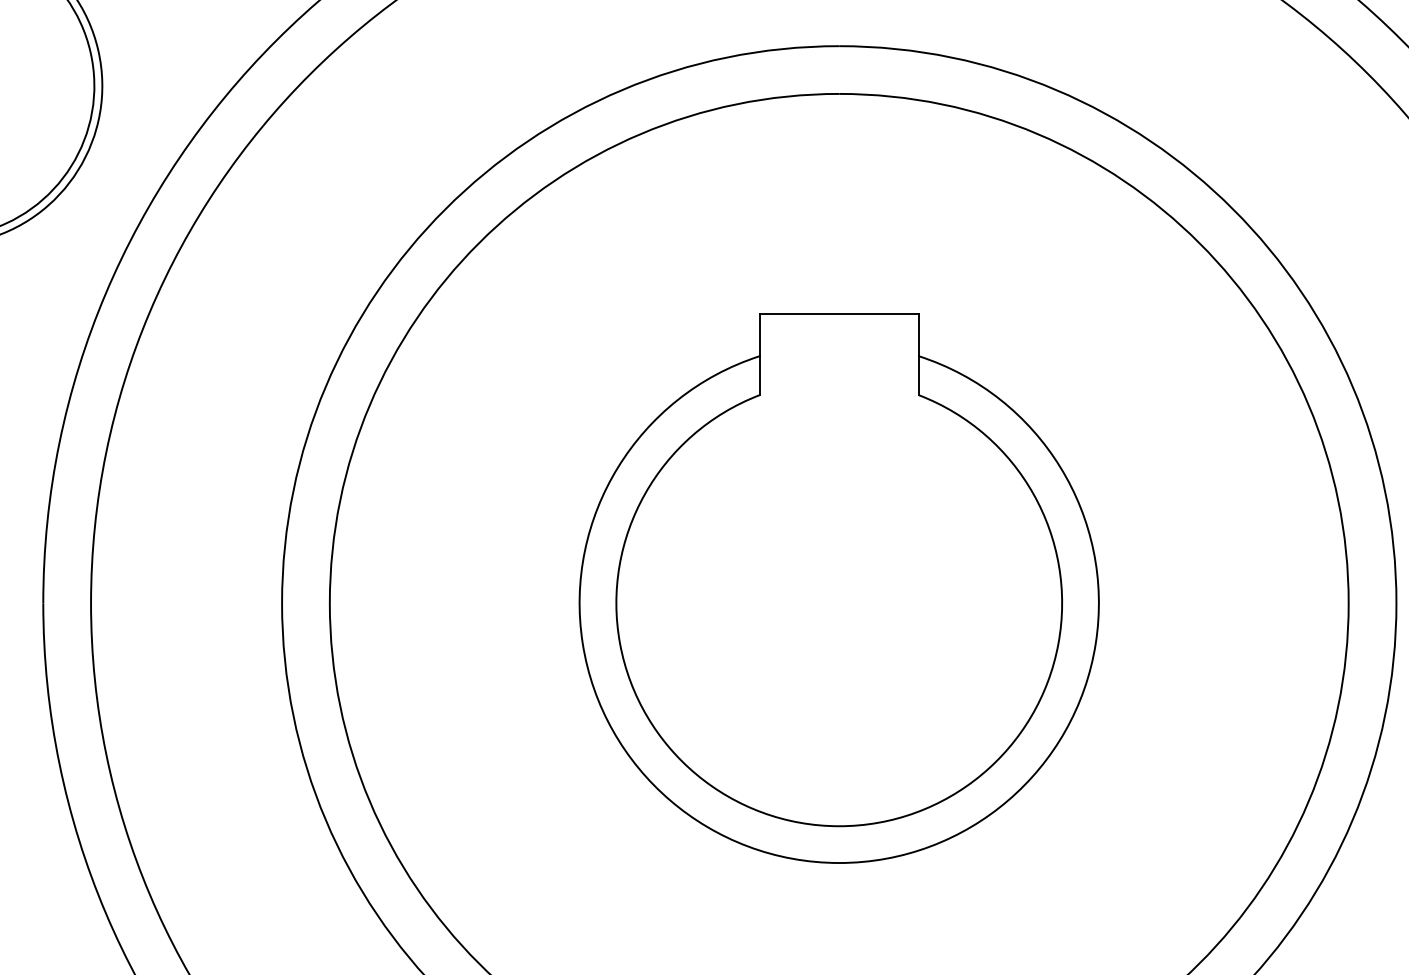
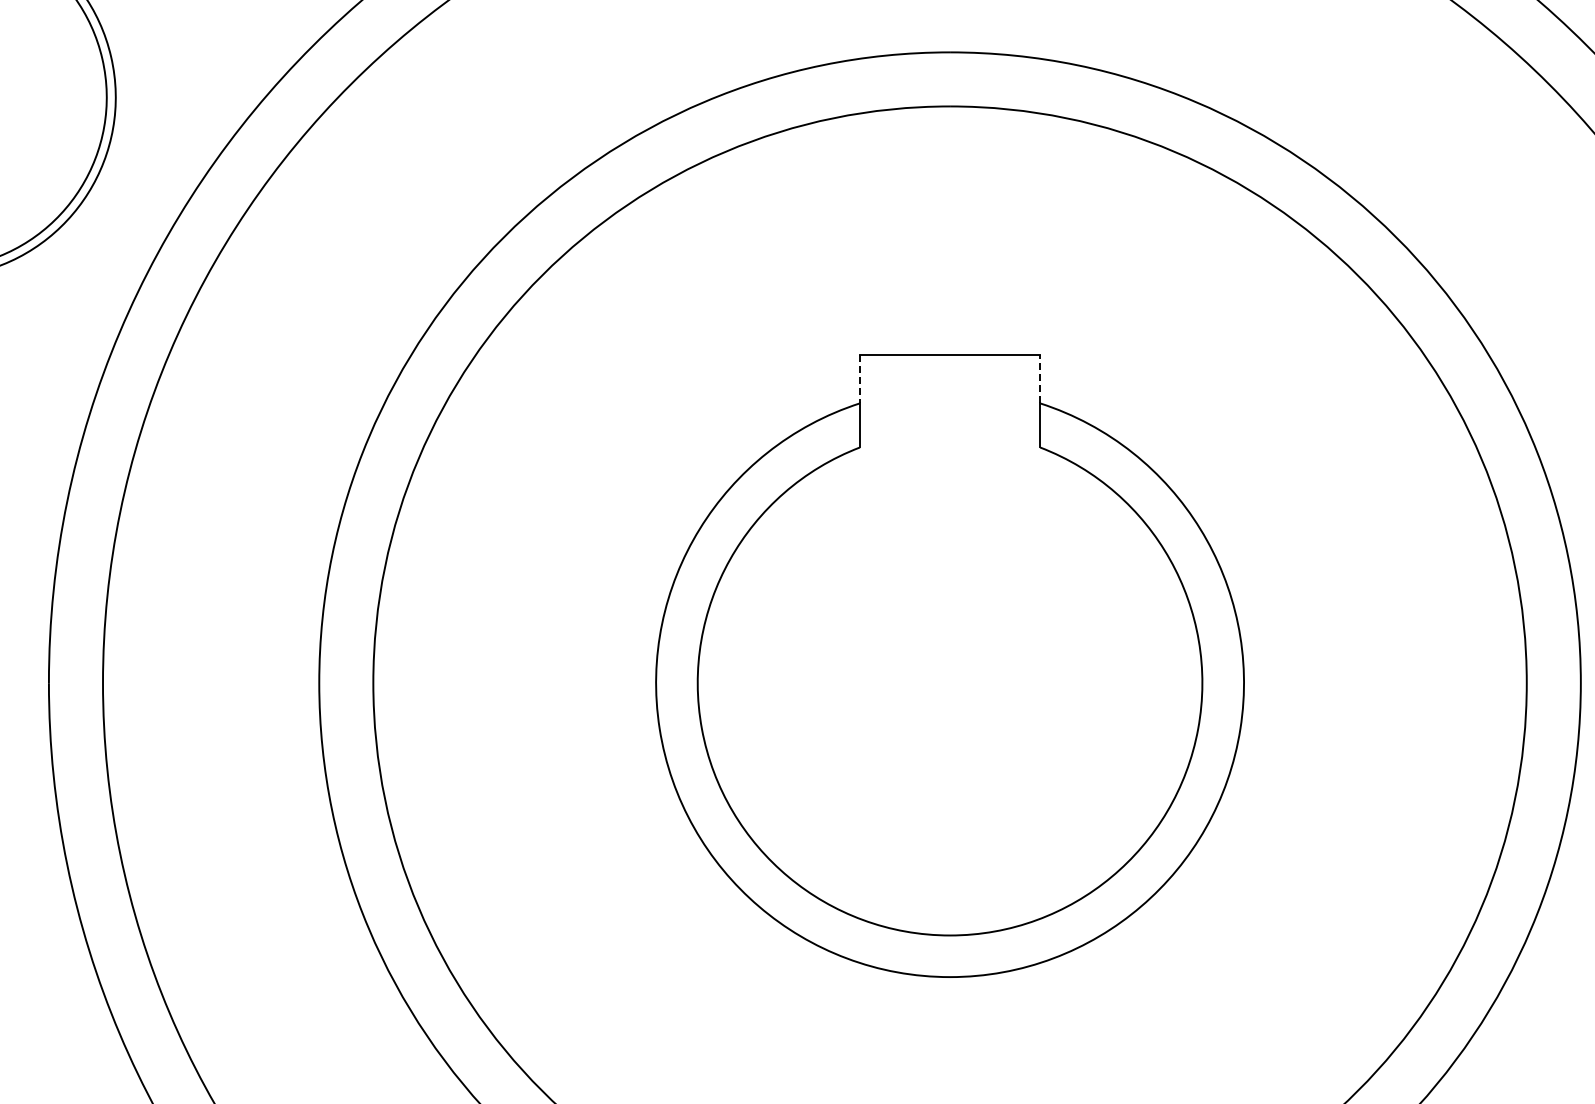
line: (919, 334) -> (1040, 378), solid -> dashed
line: (759, 335) -> (859, 379), solid -> dashed

